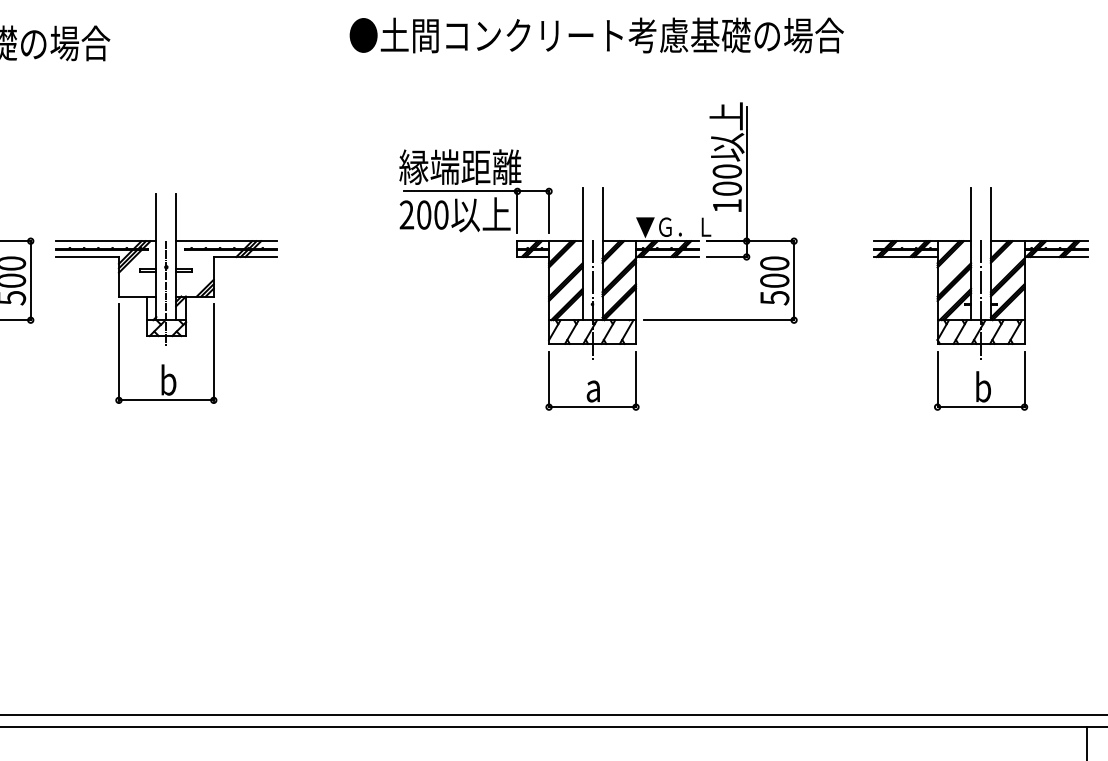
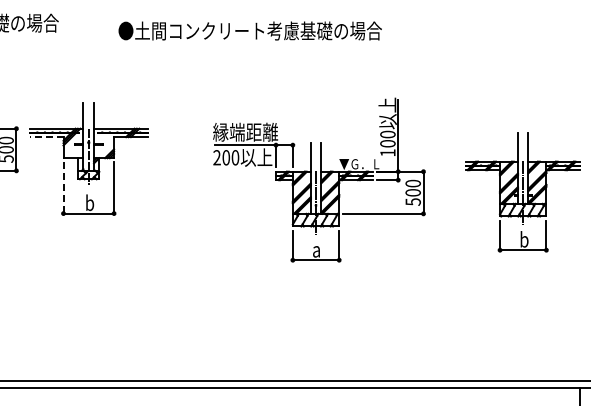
text: (595, 34) -> (249, 30), moved
part: (599, 255) -> (319, 179), moved
line: (87, 257) -> (46, 137), solid -> dashed
part: (979, 298) -> (522, 192), moved
line: (118, 353) -> (63, 188), solid -> dashed

